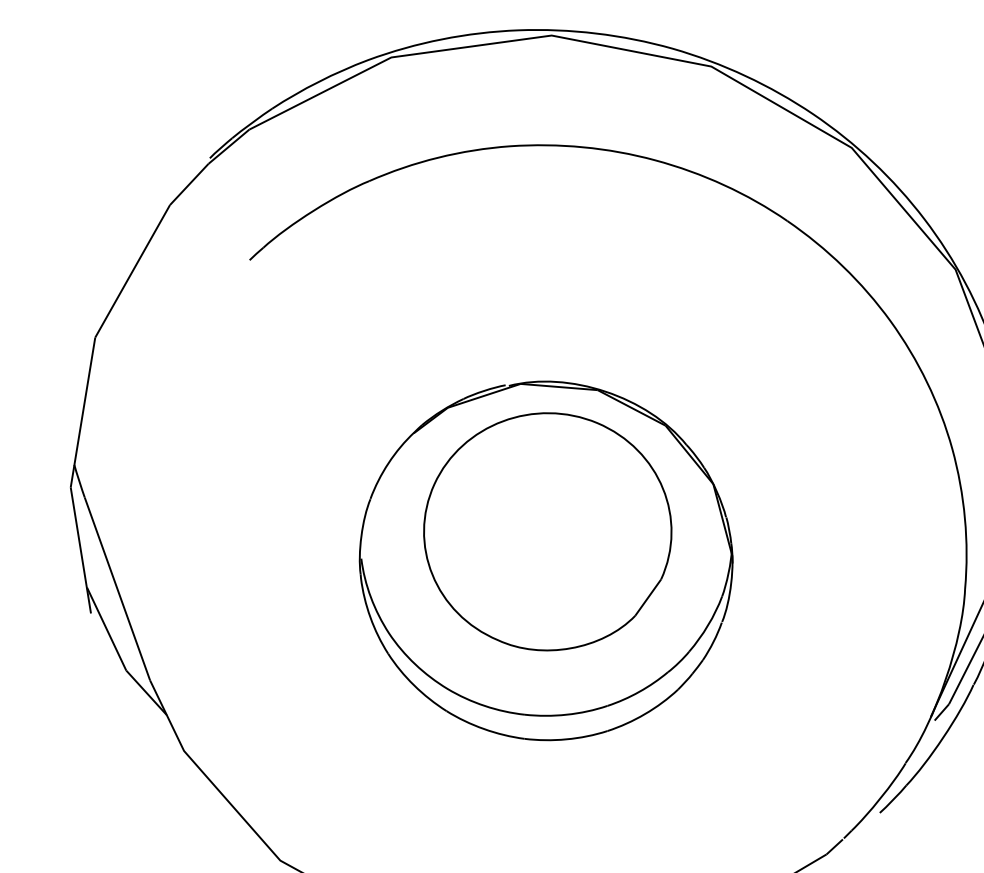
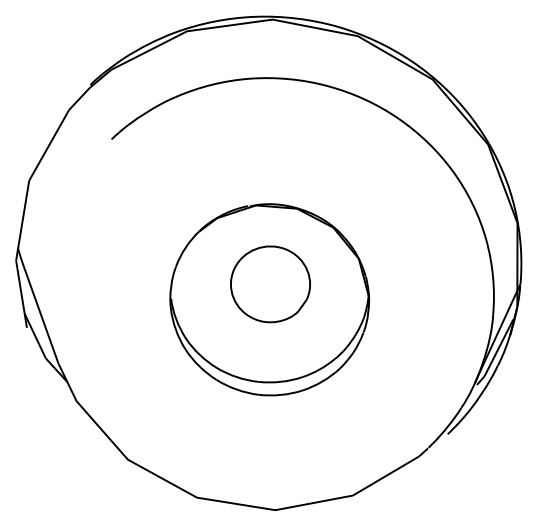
part: (547, 532) -> (270, 284), size x0.6

